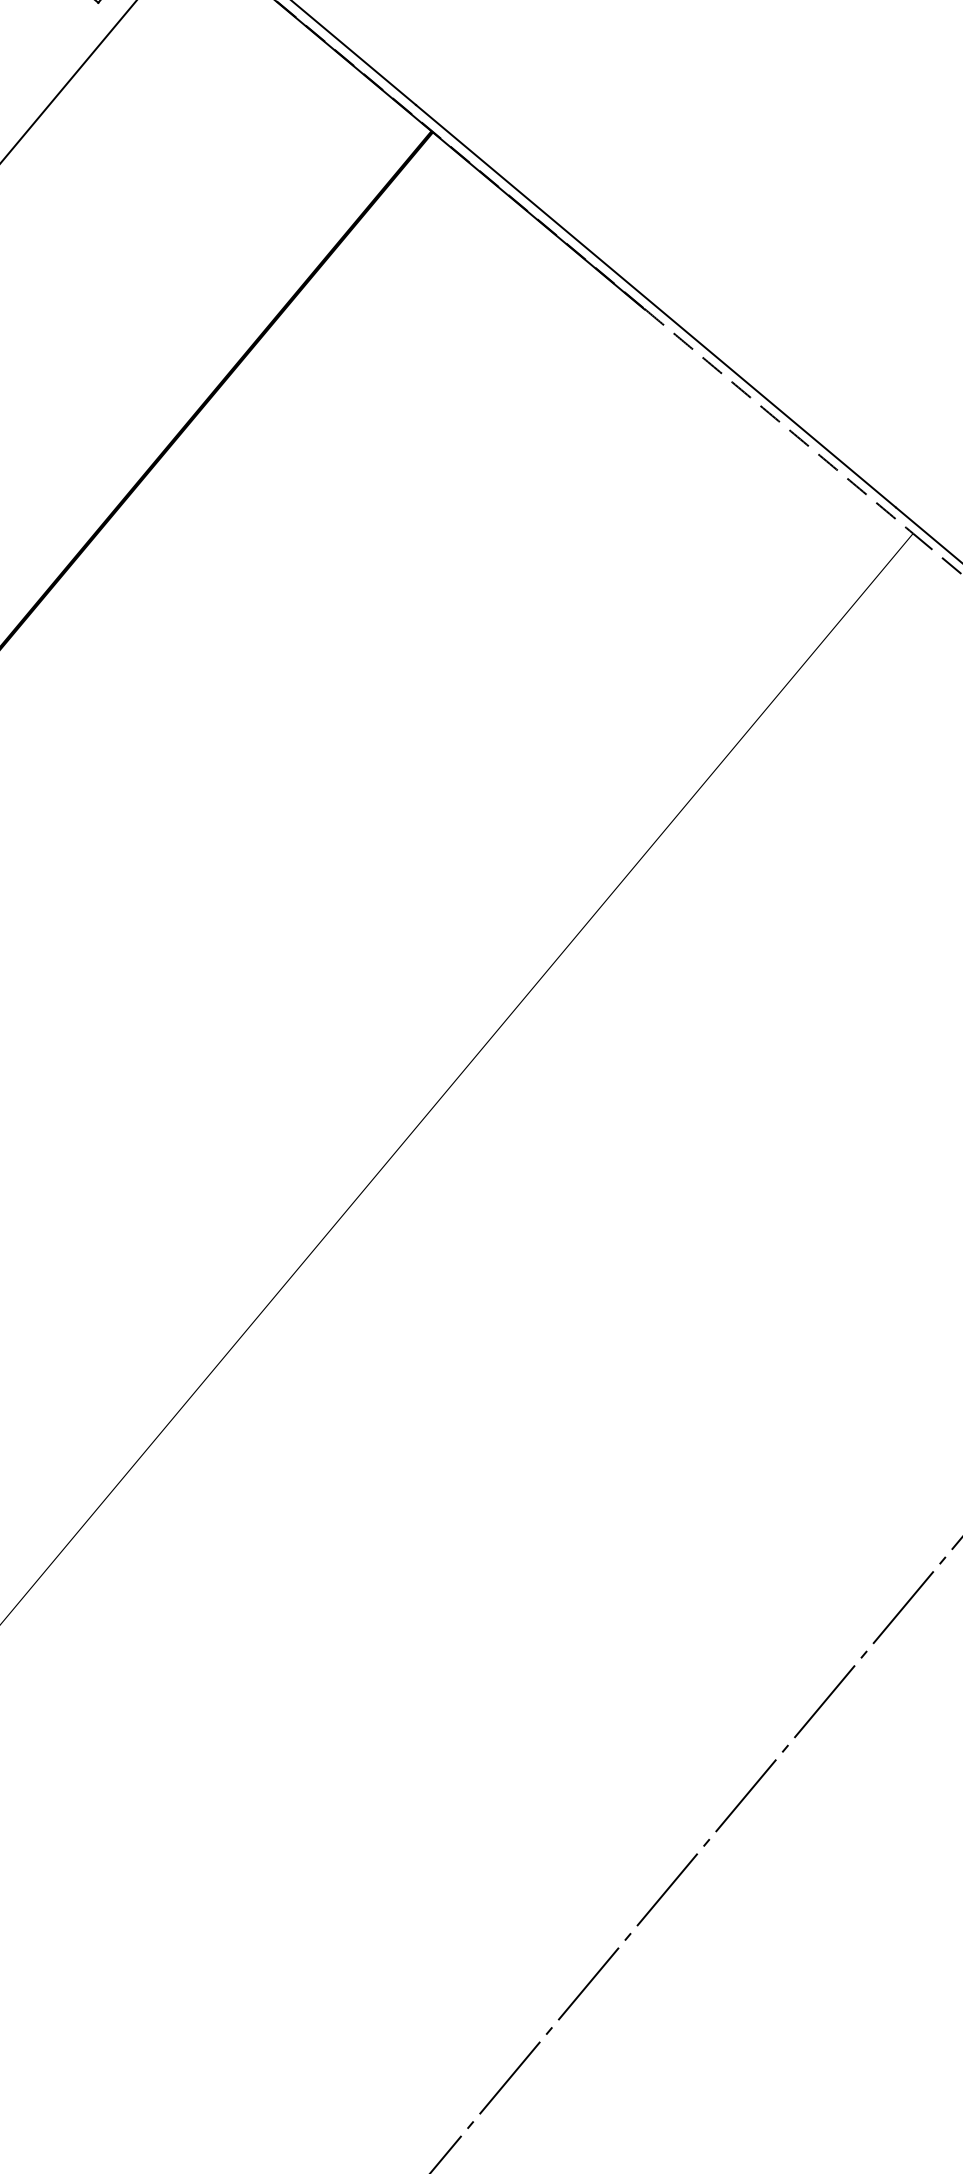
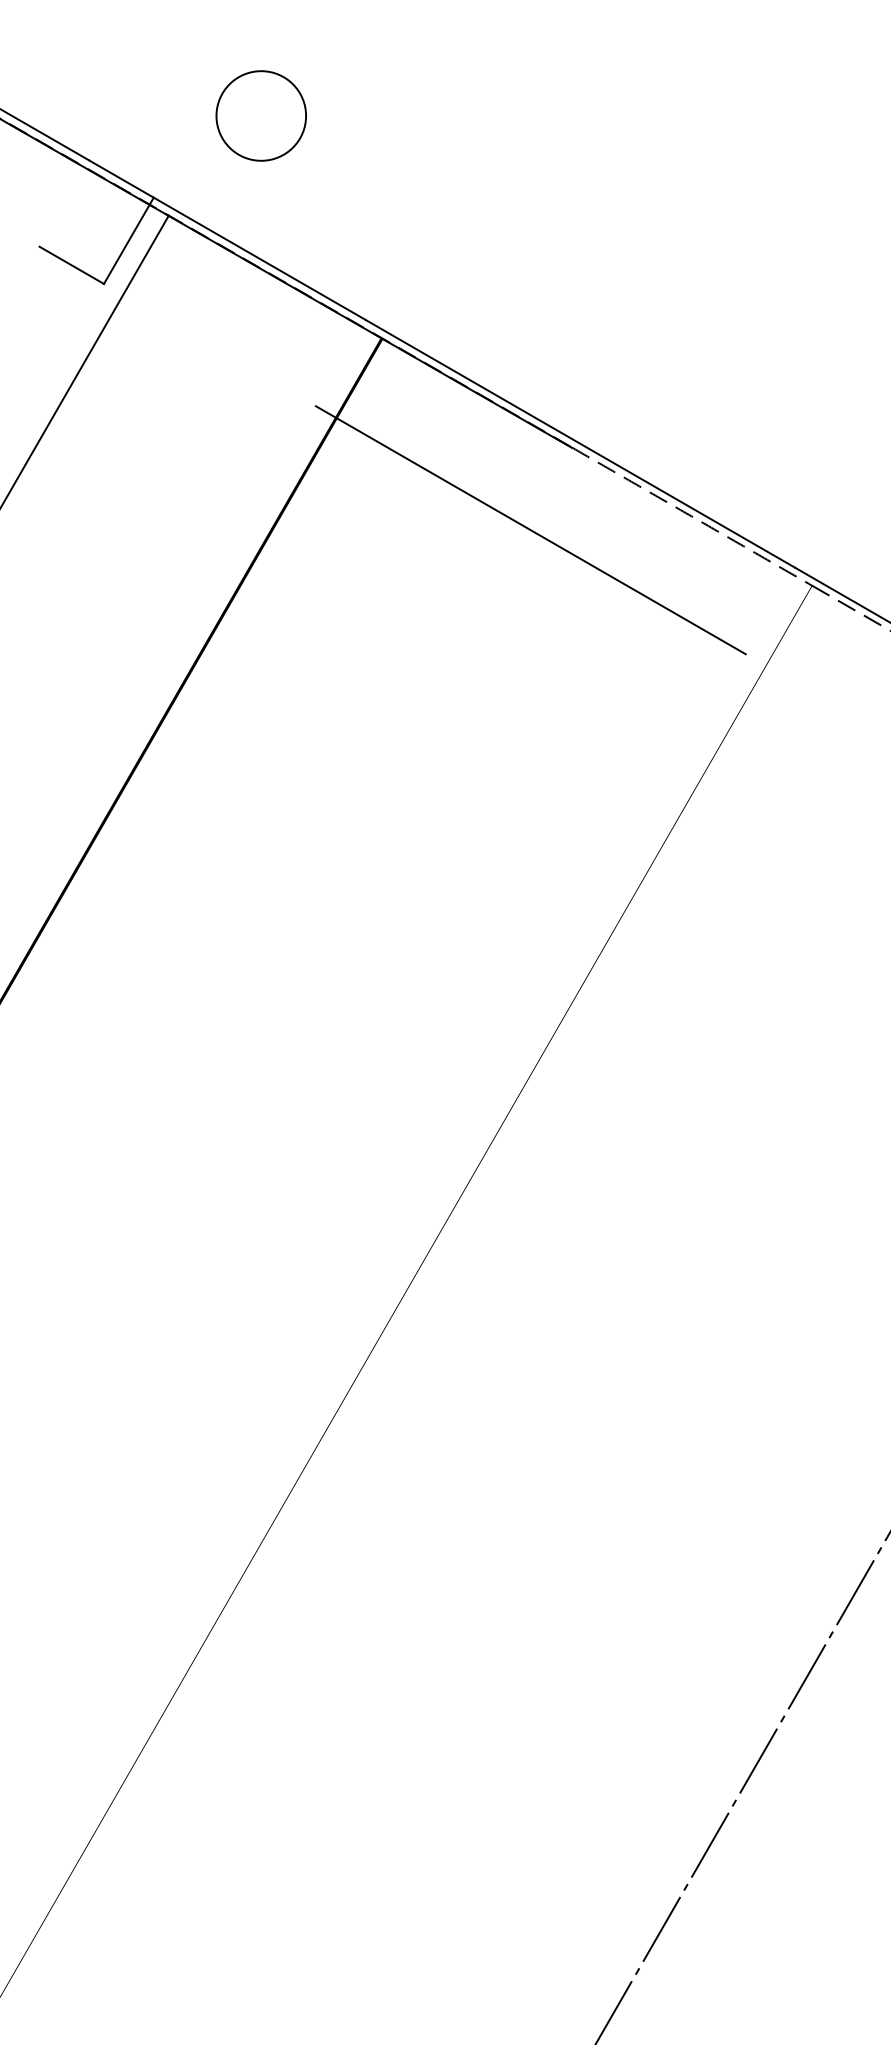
line: (574, 403) -> (530, 530), added

